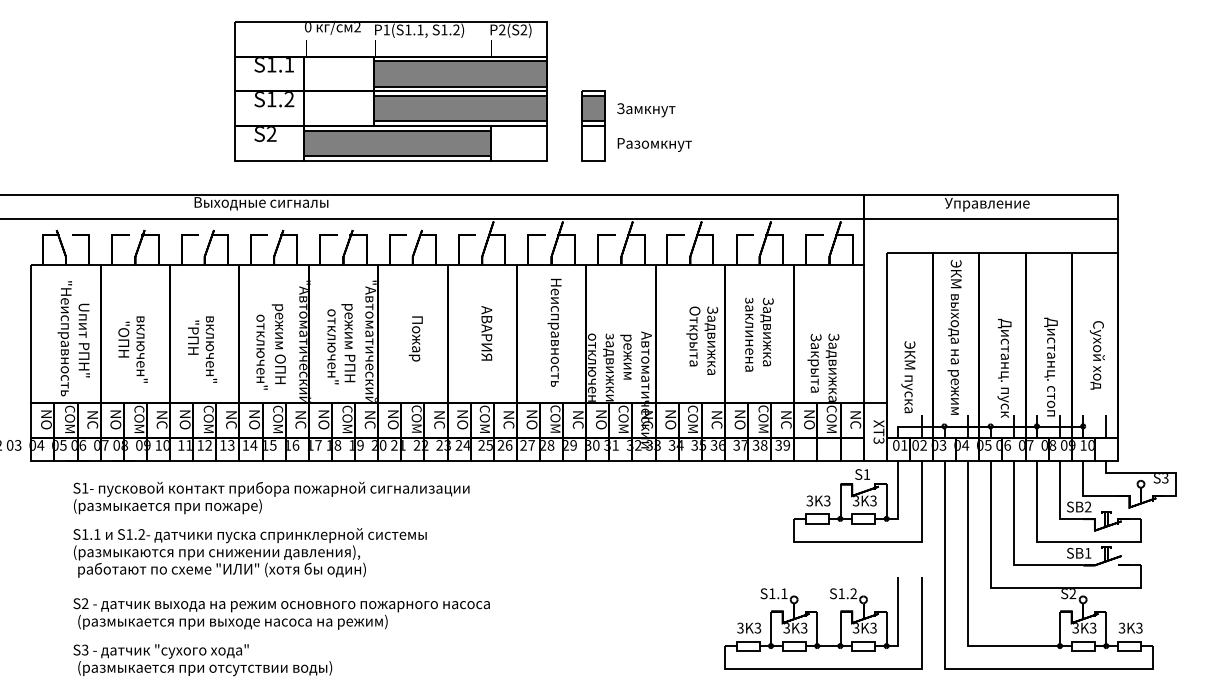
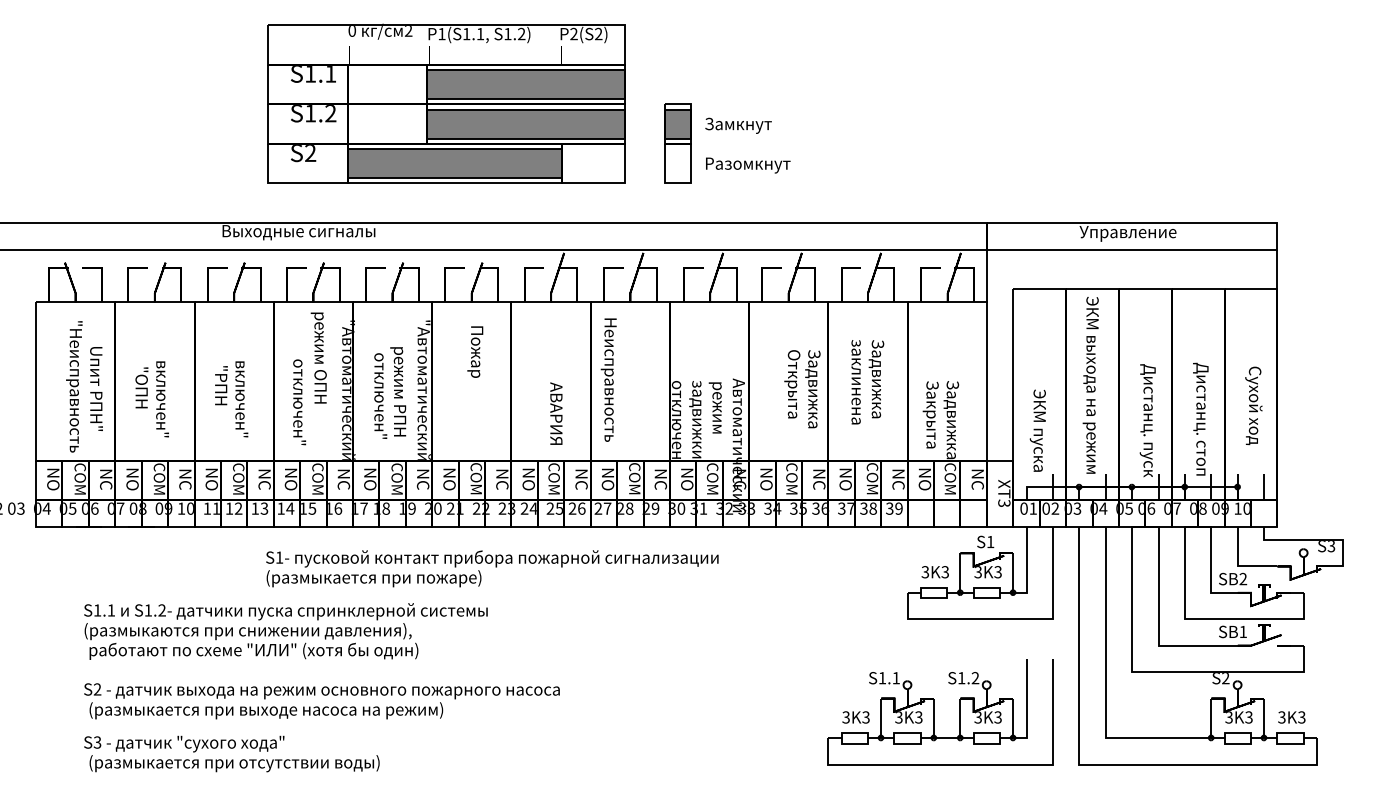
text: (554, 332) -> (608, 379), moved
text: (486, 333) -> (556, 413), moved
text: (416, 338) -> (475, 351), moved
text: (278, 343) -> (318, 357), moved
text: (271, 497) -> (492, 568), moved

